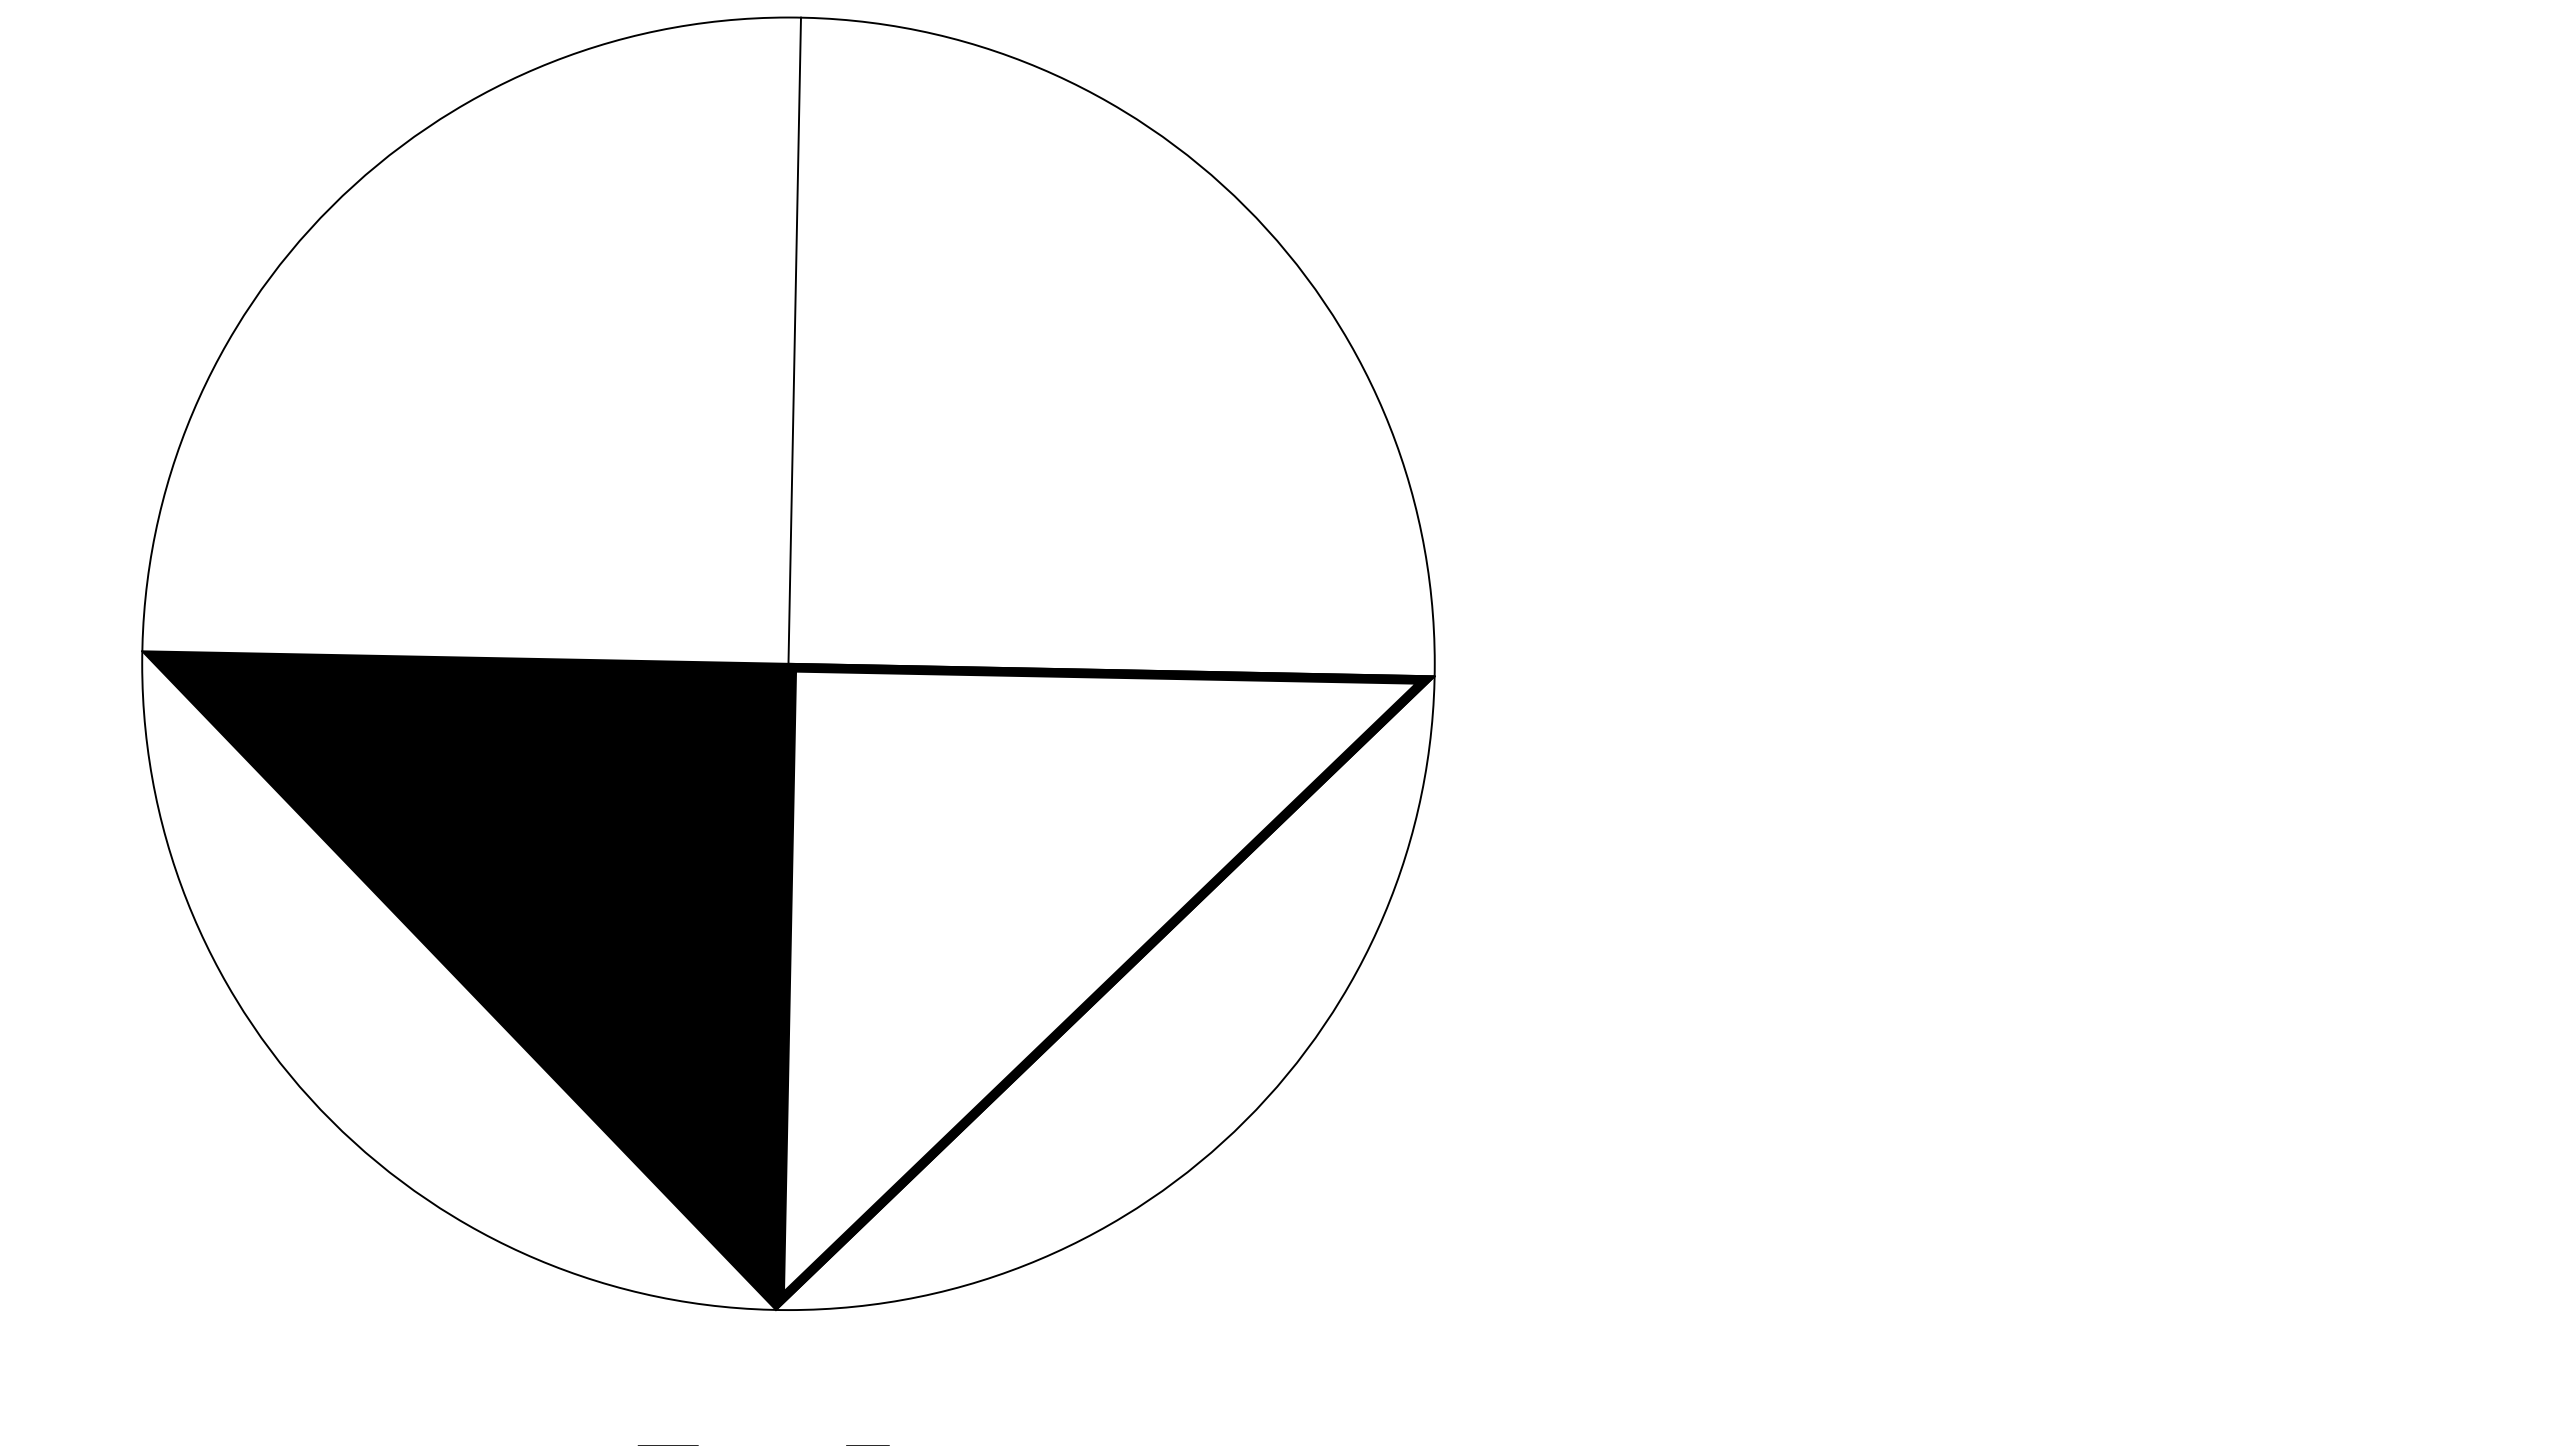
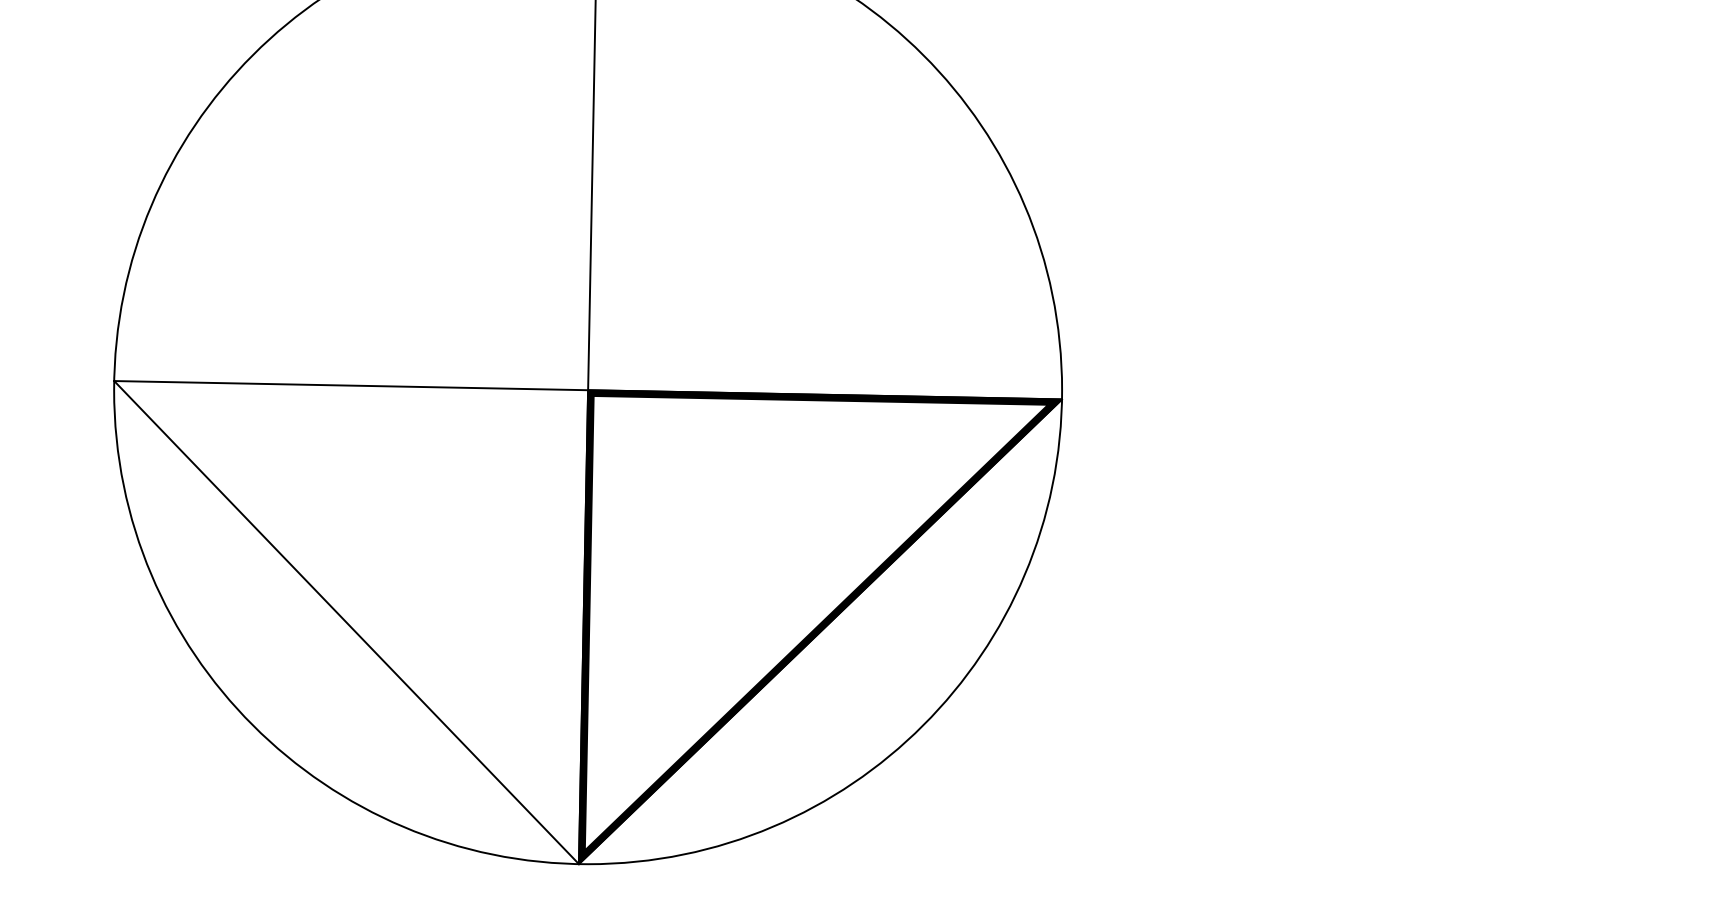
fill: (465, 980) -> (351, 622), removed

